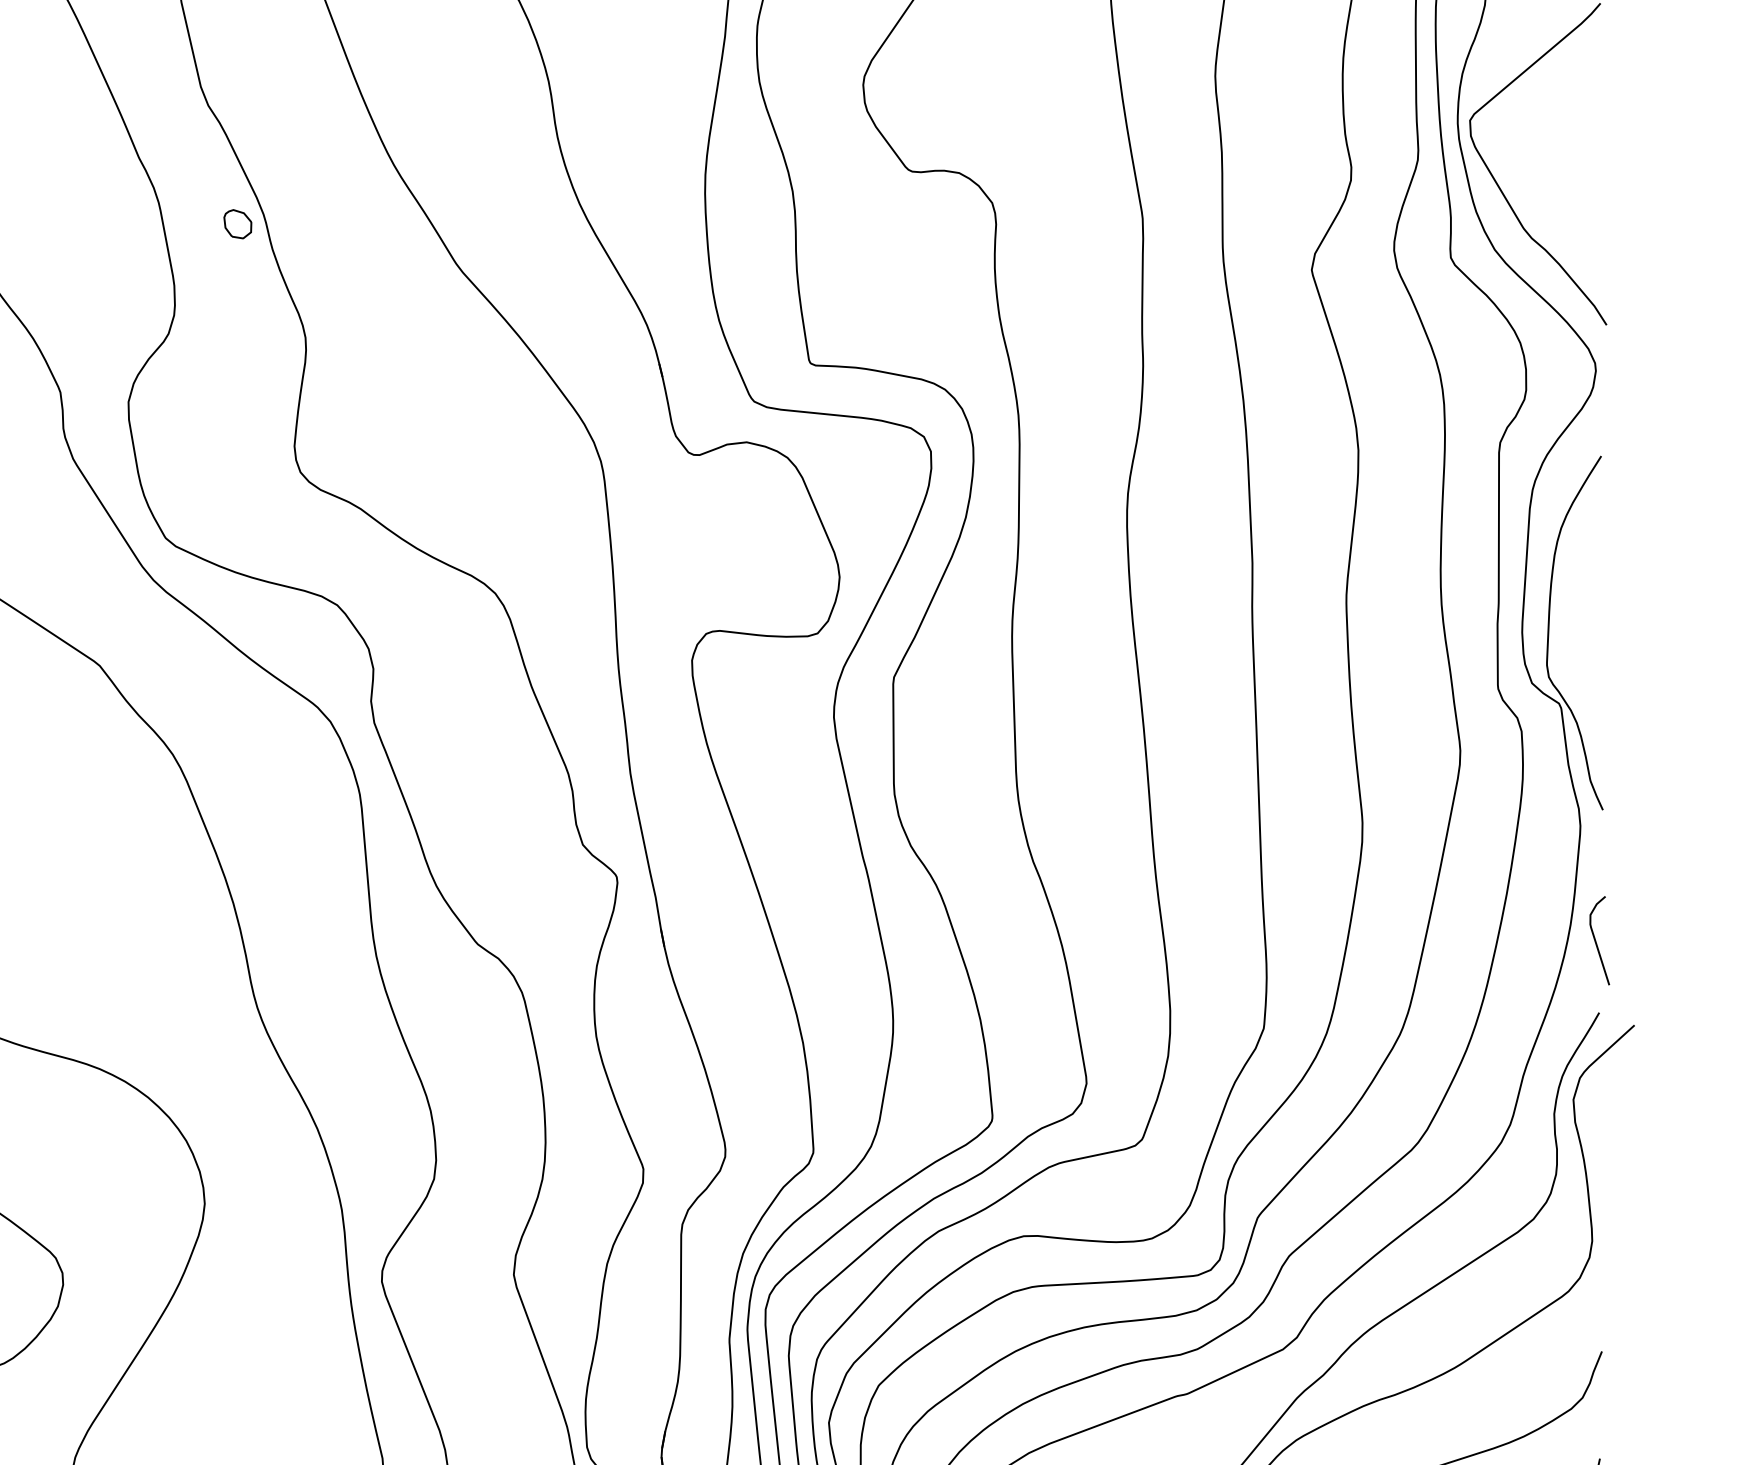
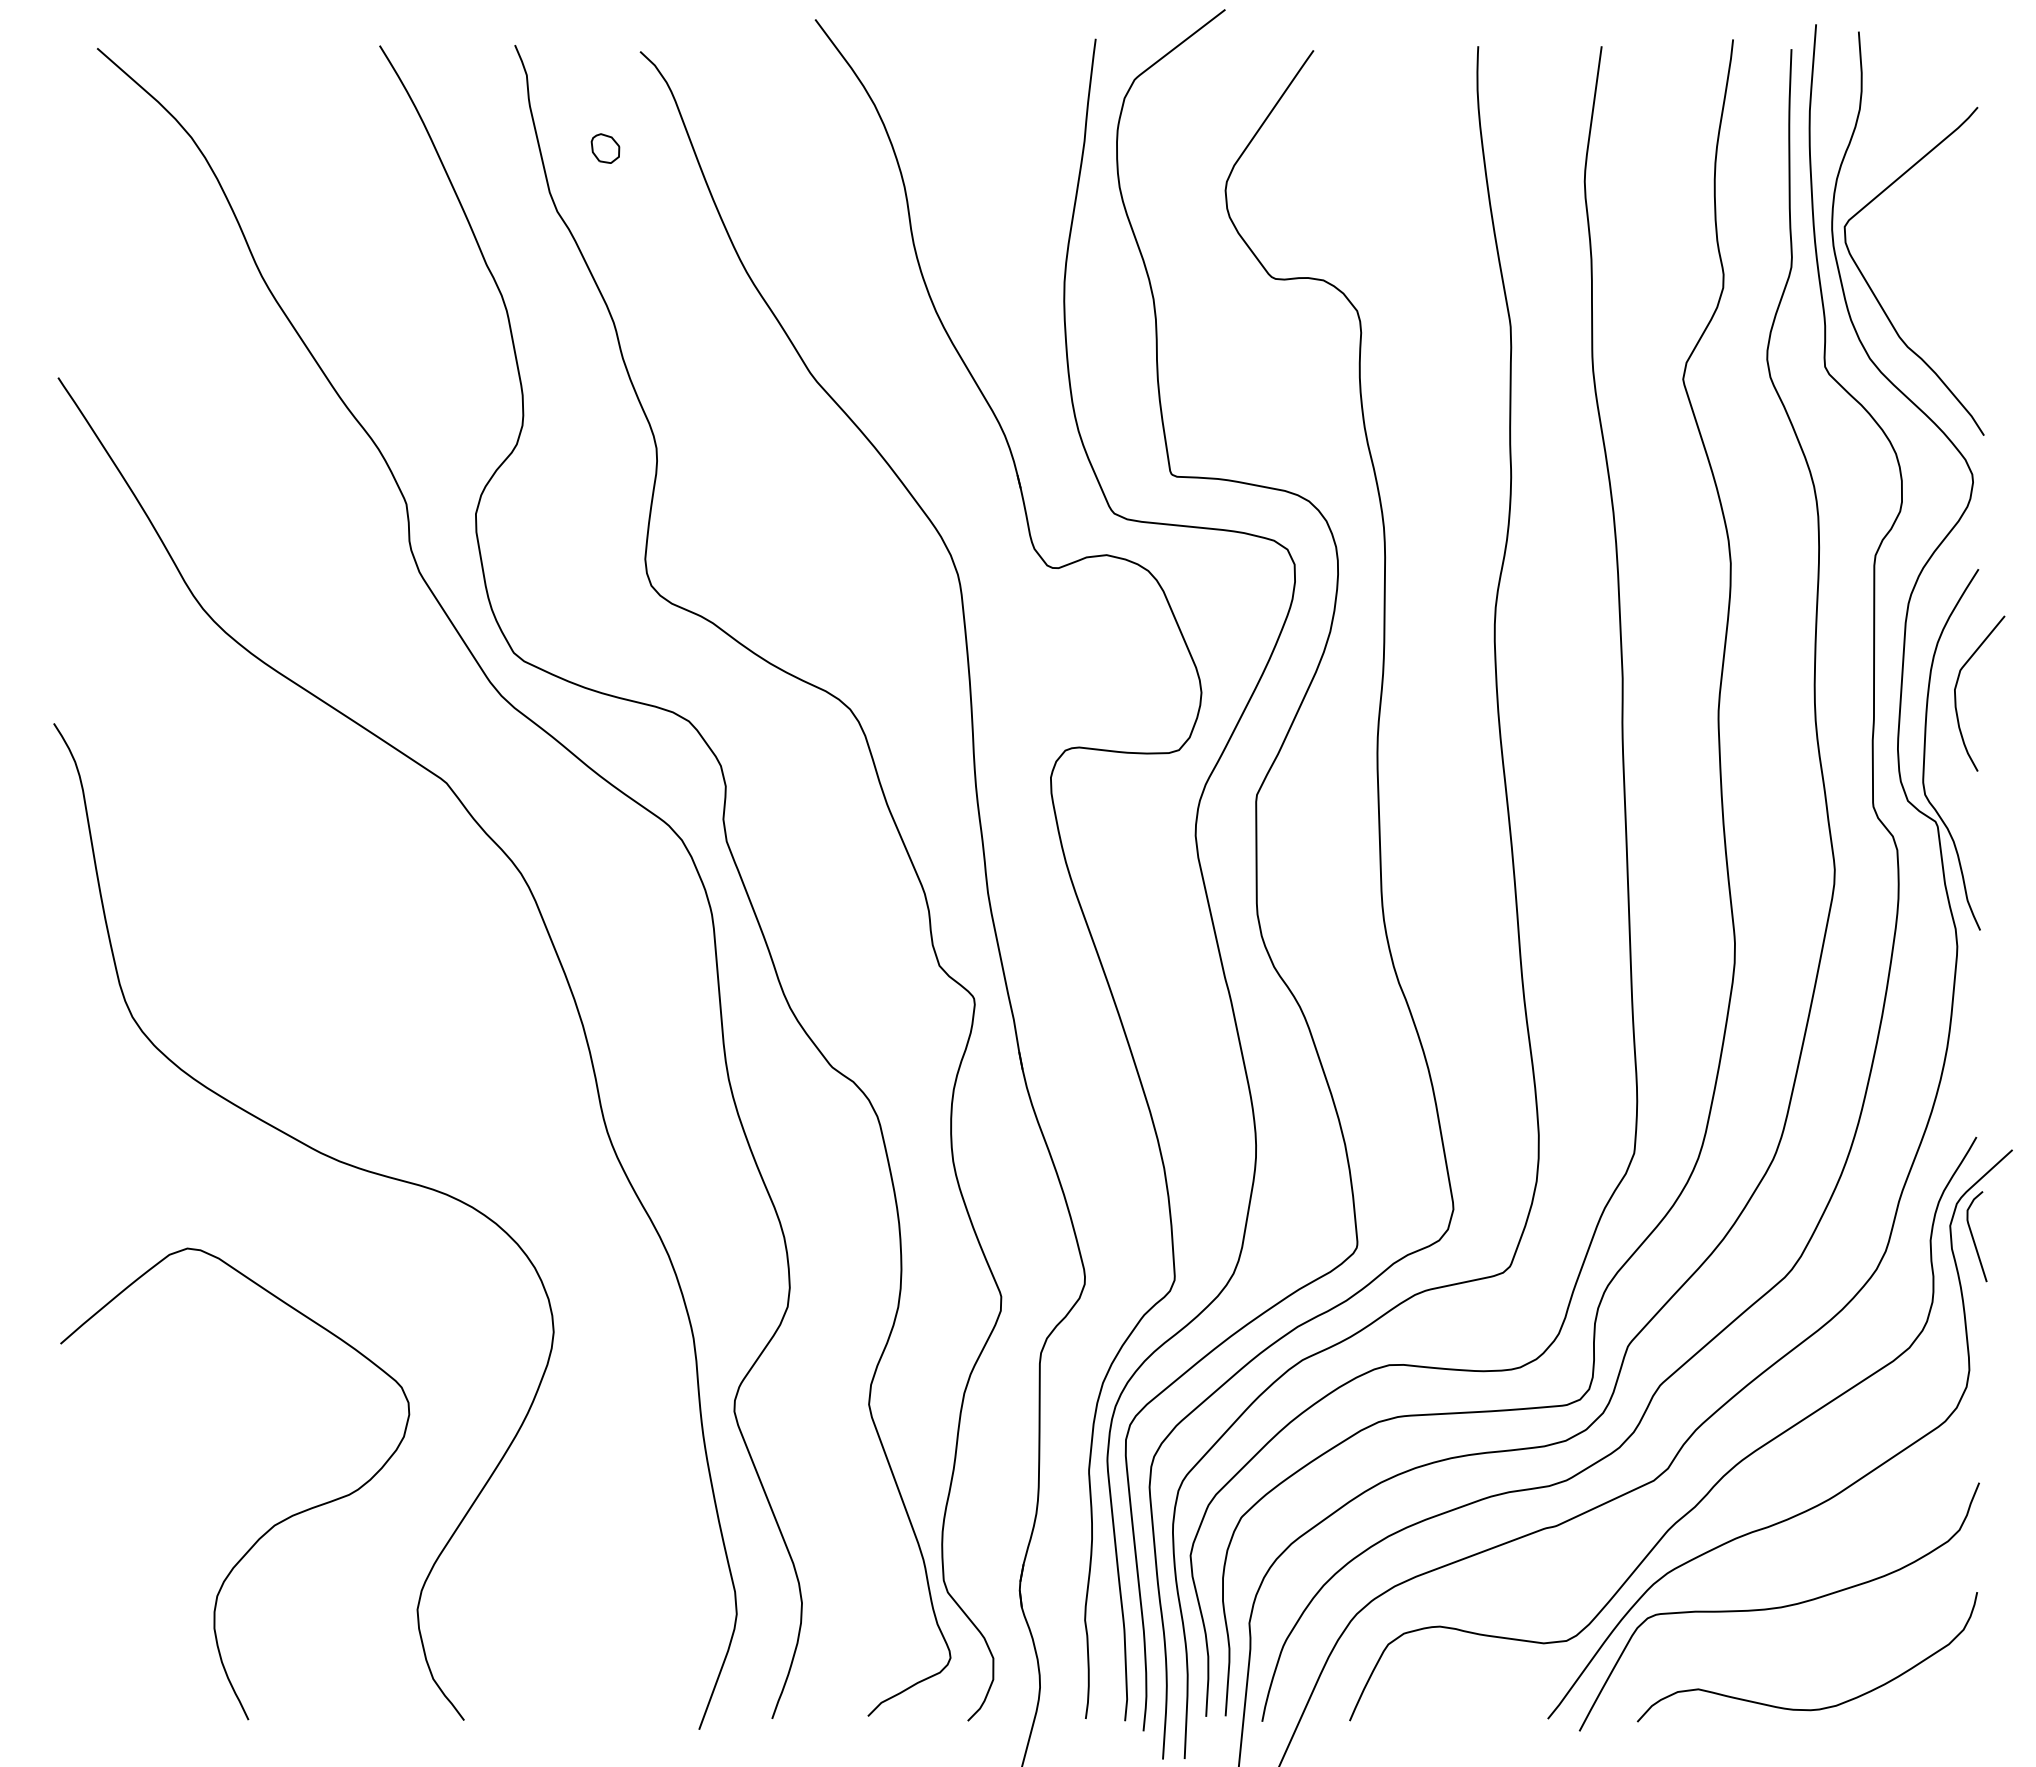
part: (237, 224) -> (605, 148), moved
curve: (1579, 580) -> (1956, 696), added
curve: (1596, 940) -> (1973, 1236), moved

